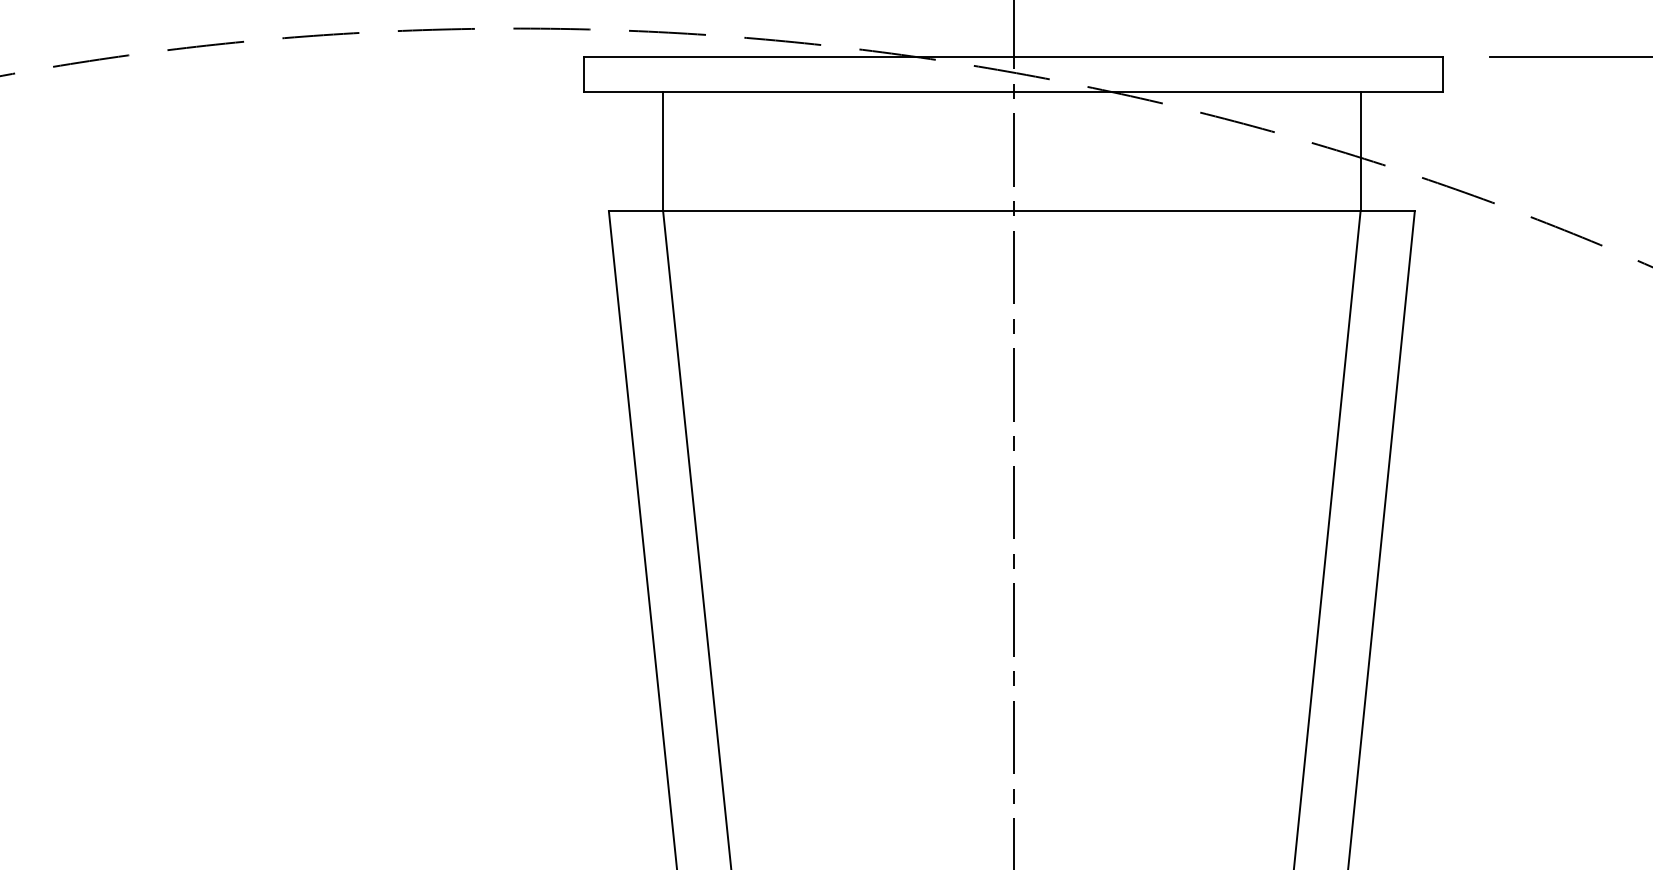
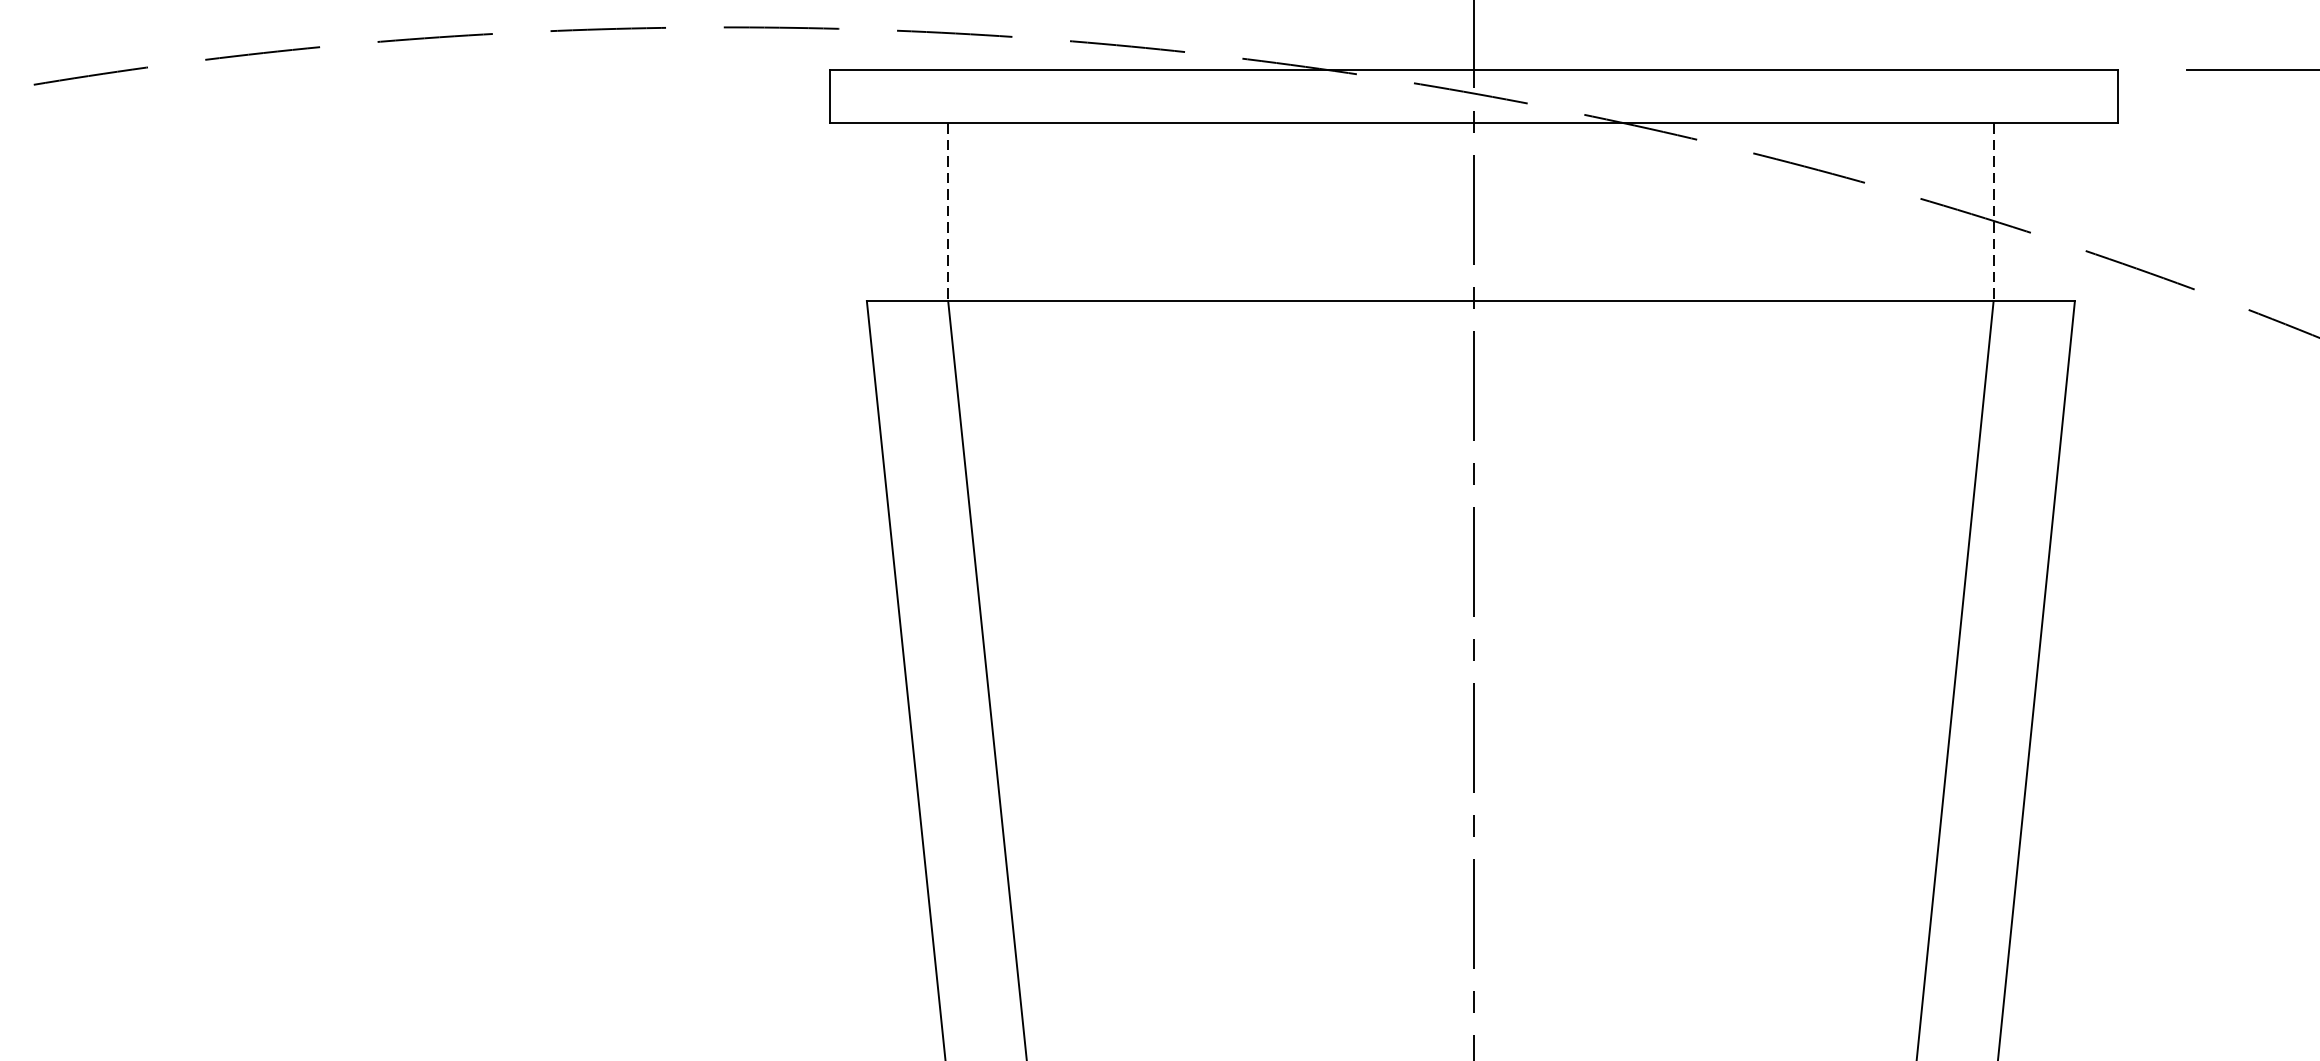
line: (663, 152) -> (948, 213), solid -> dashed
line: (1360, 152) -> (1993, 213), solid -> dashed

